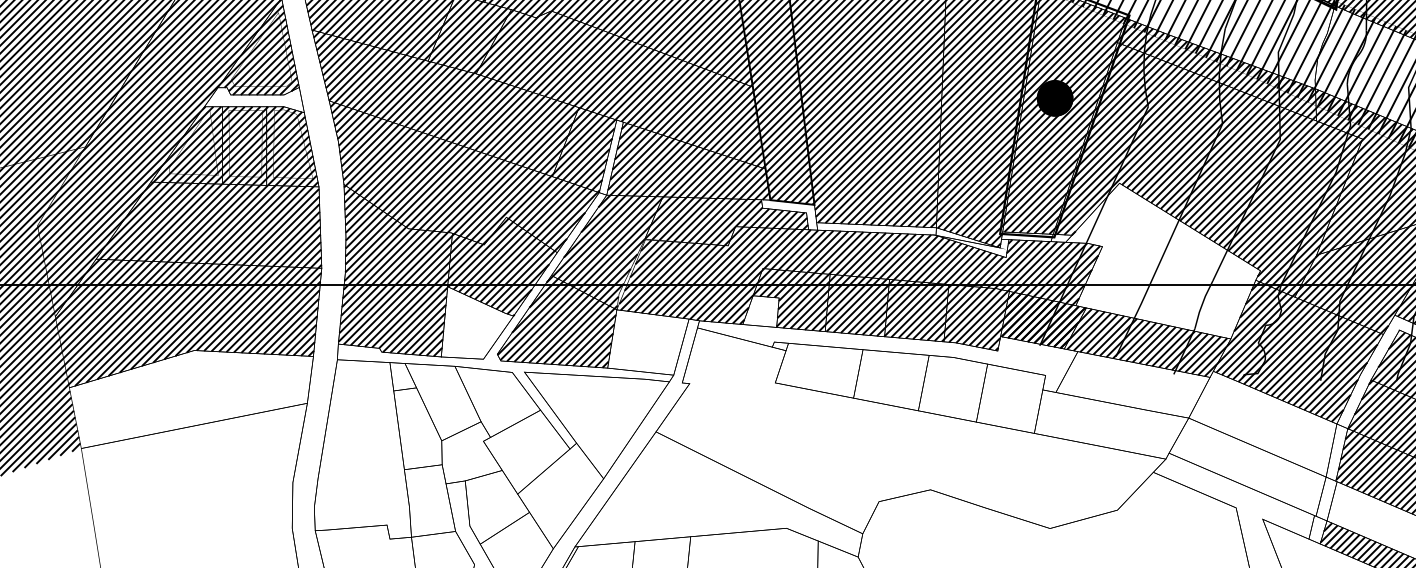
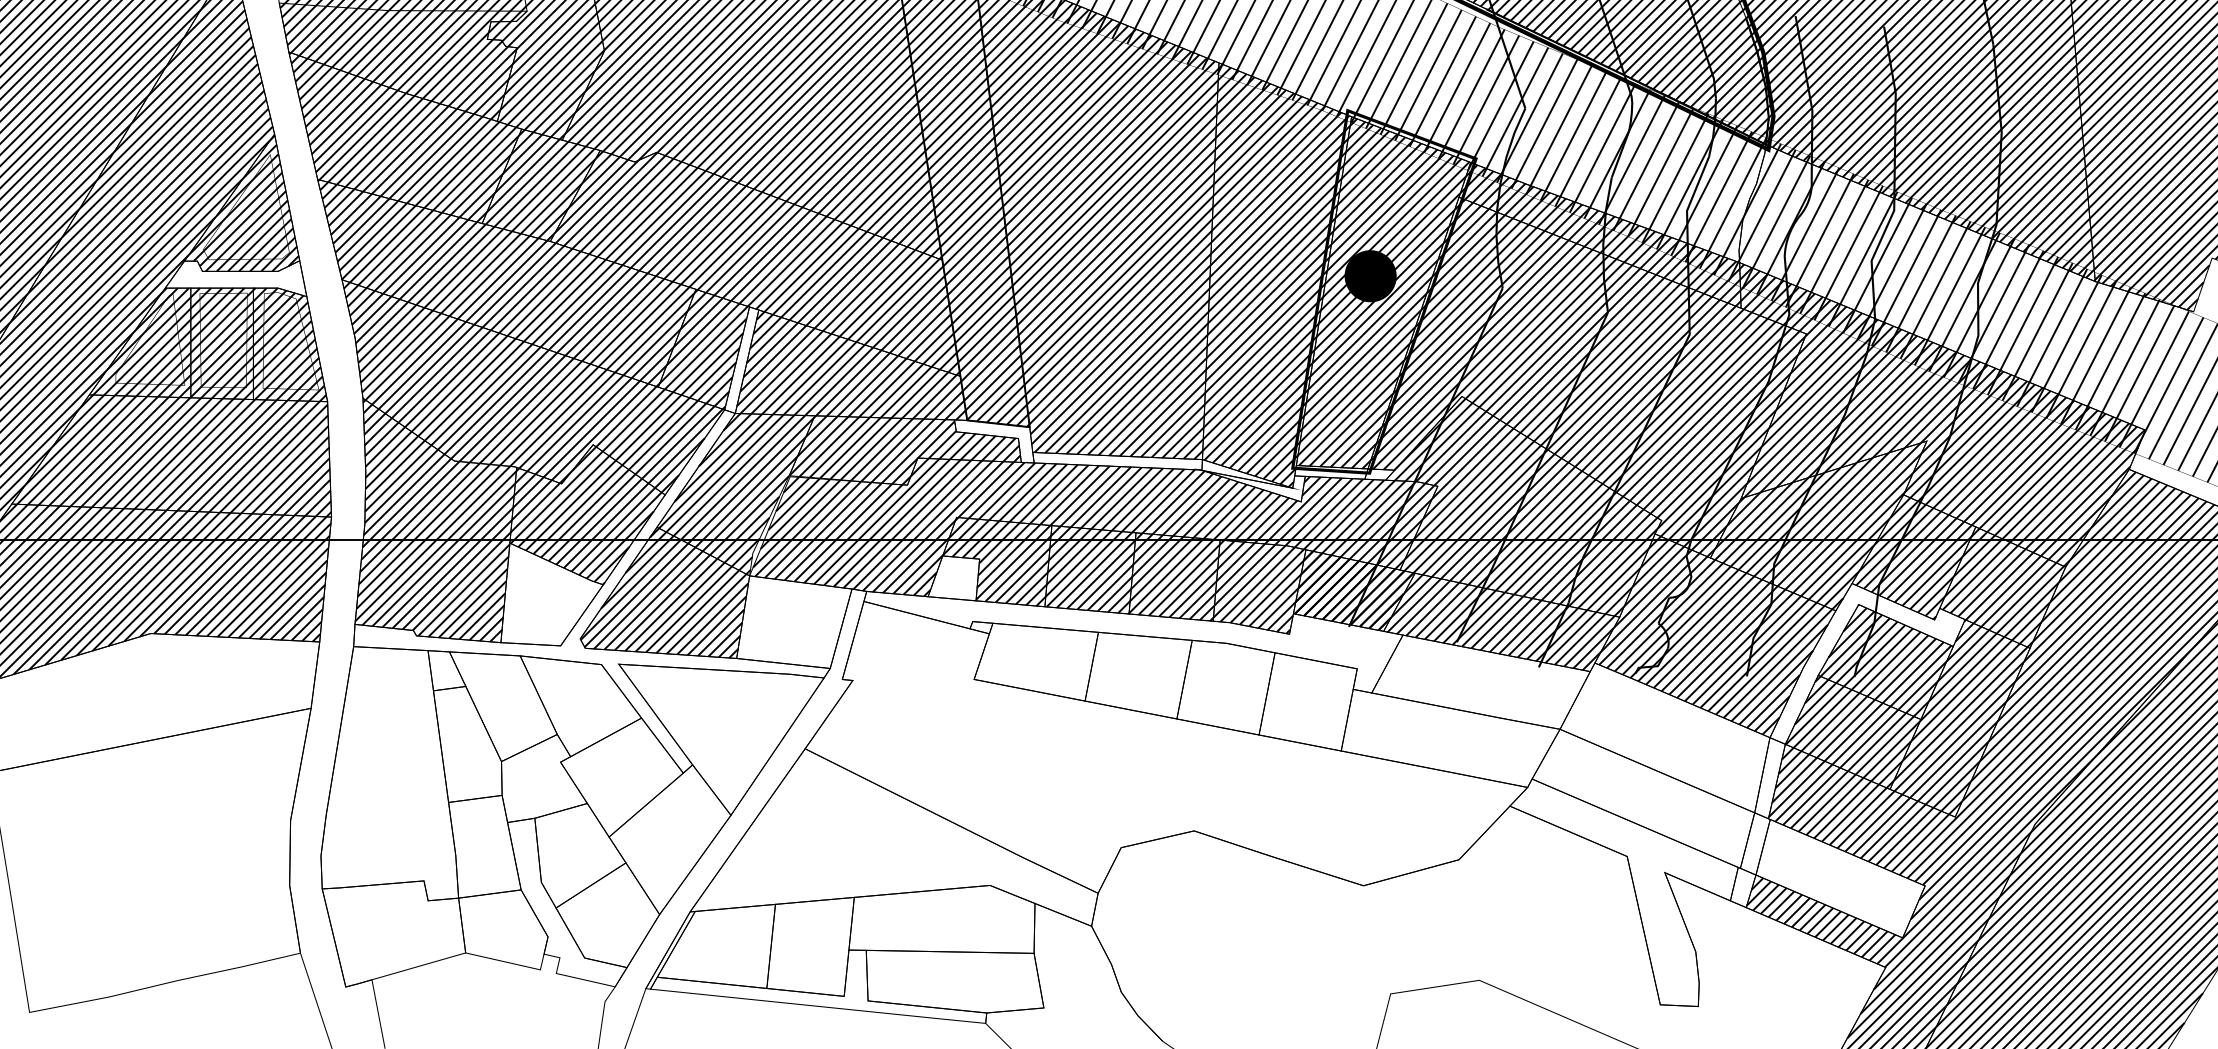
hatch: (1164, 261) -> (1525, 507), added

